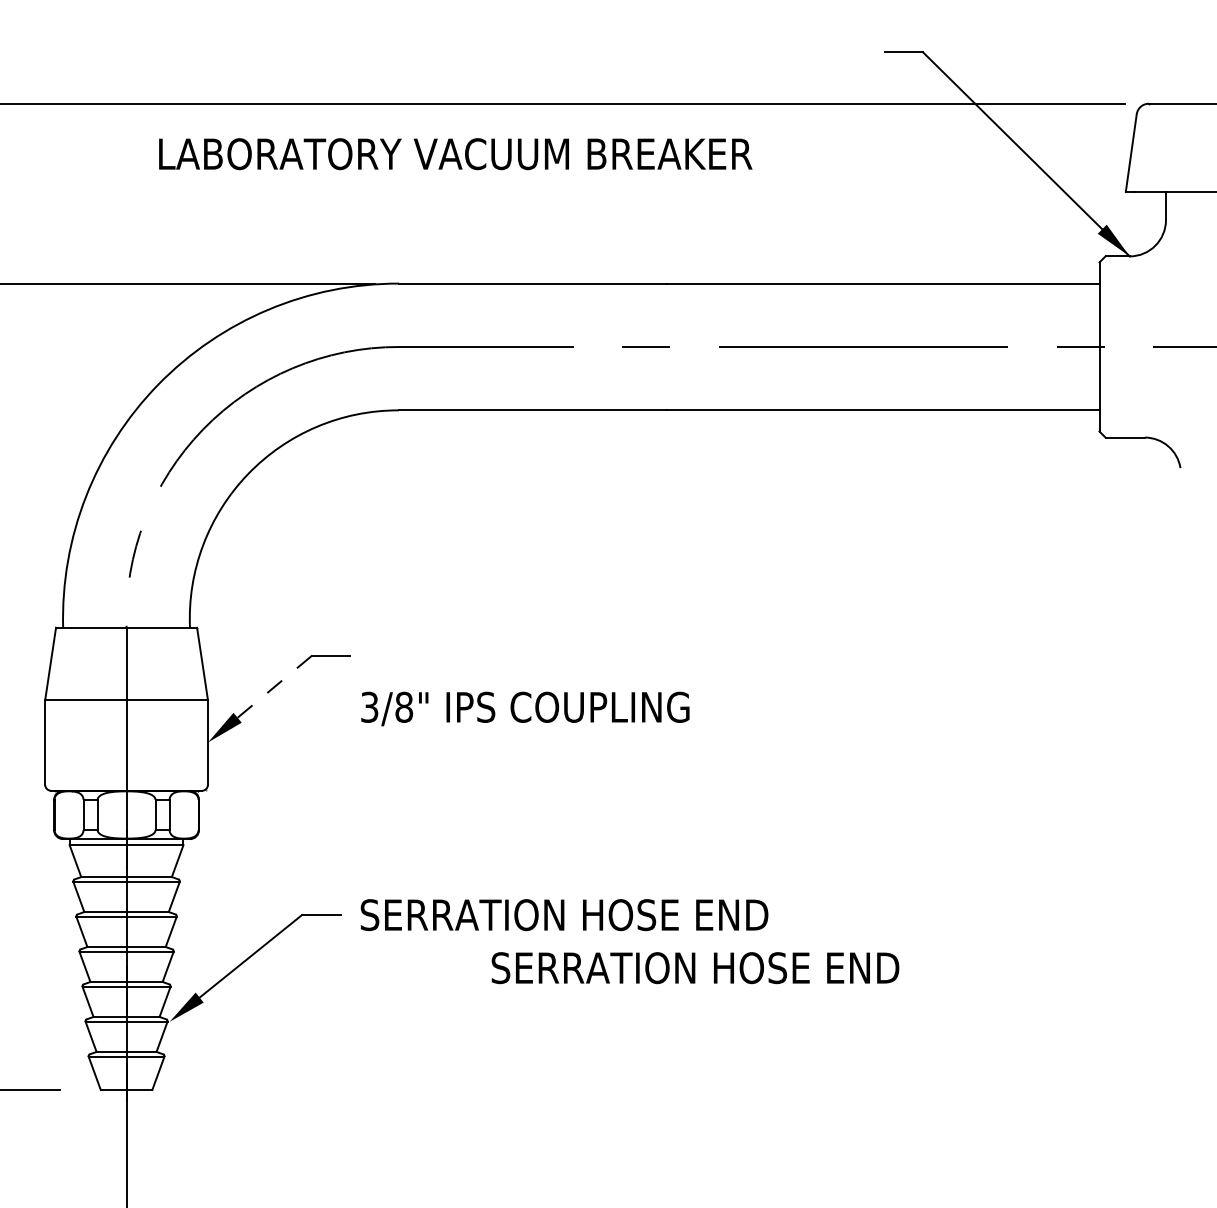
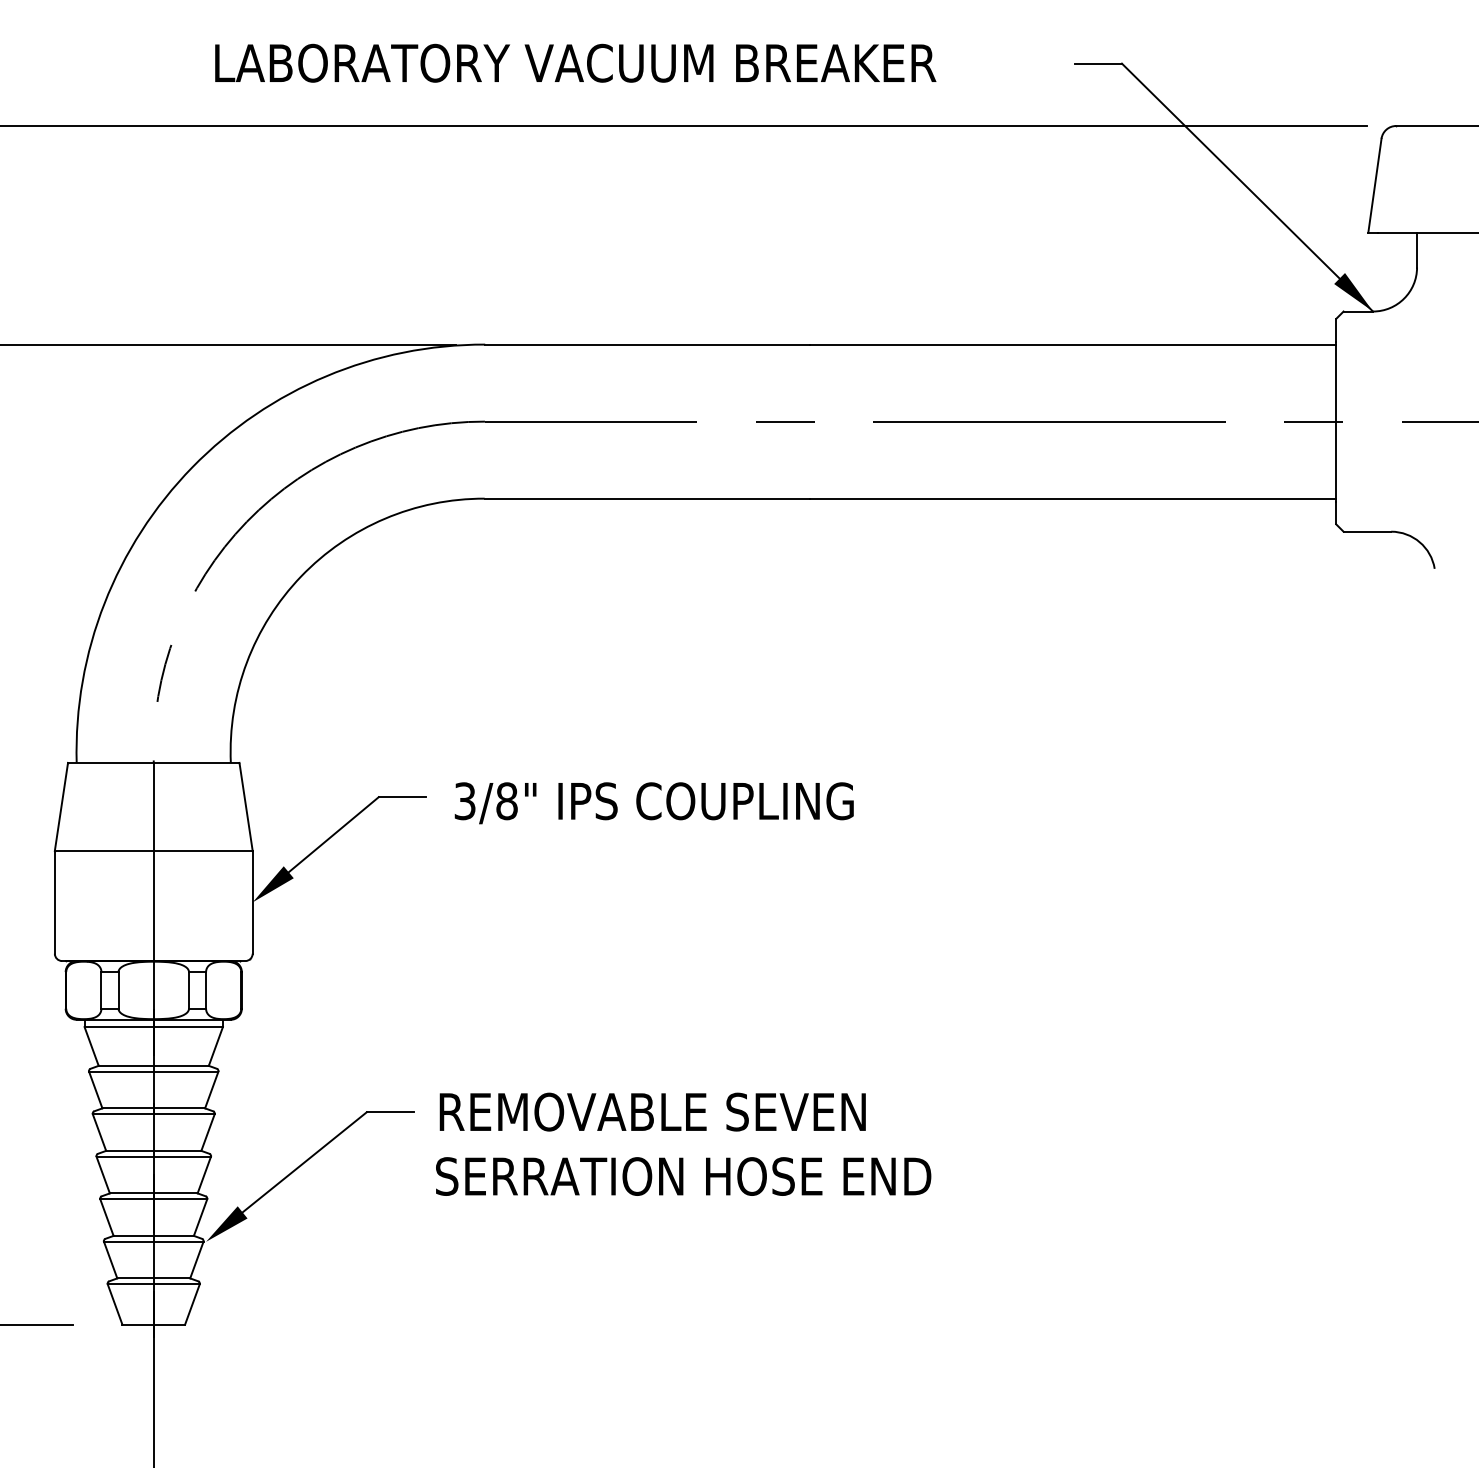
text: (455, 154) -> (575, 63), moved
line: (275, 686) -> (334, 834), dashed -> solid
text: (525, 708) -> (654, 802), moved
text: (564, 915) -> (686, 1112), SERRATION HOSE END -> REMOVABLE SEVEN
text: (695, 968) -> (683, 1177), moved

